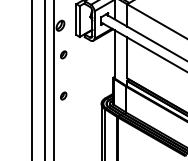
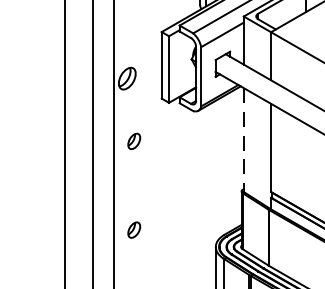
line: (114, 54) -> (243, 140), solid -> dashed

